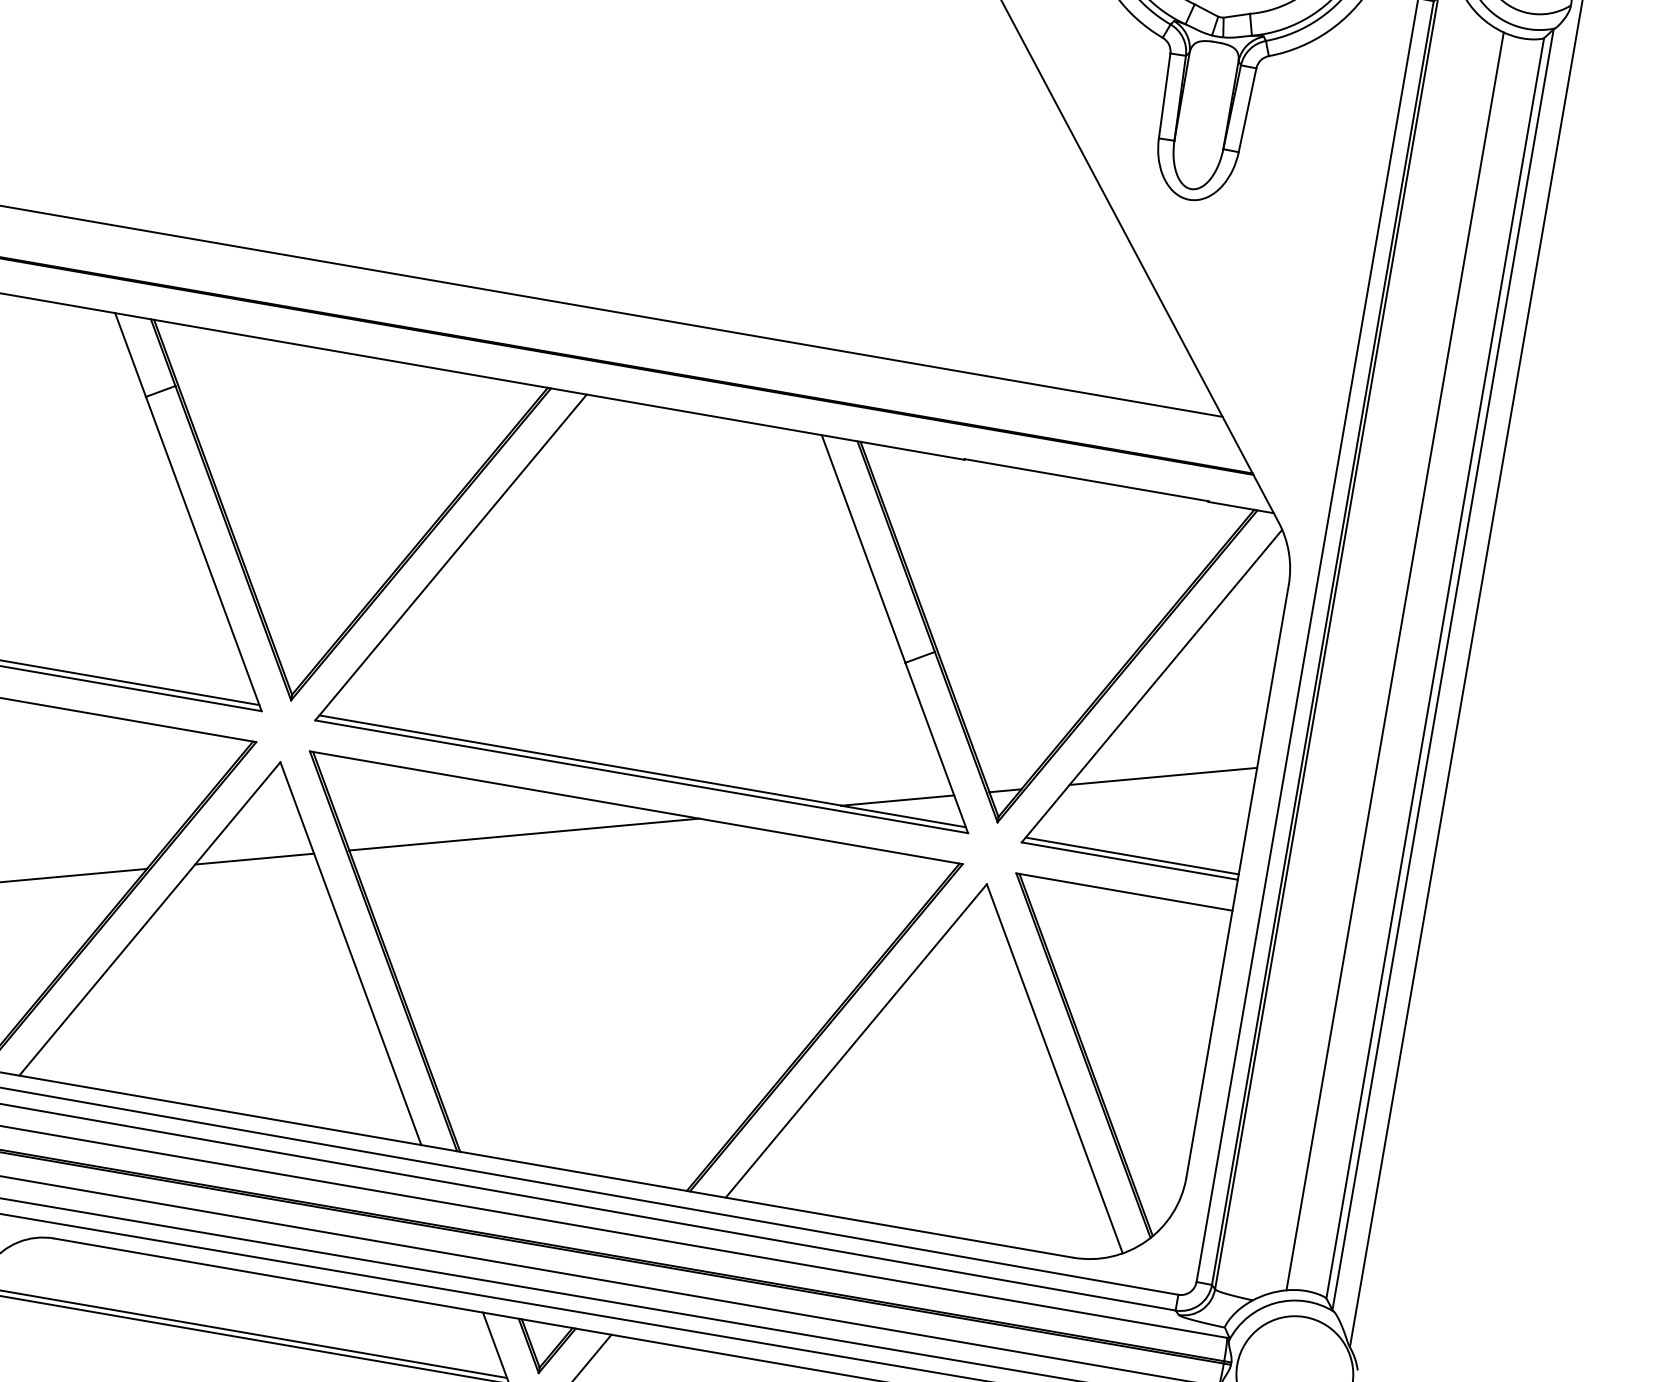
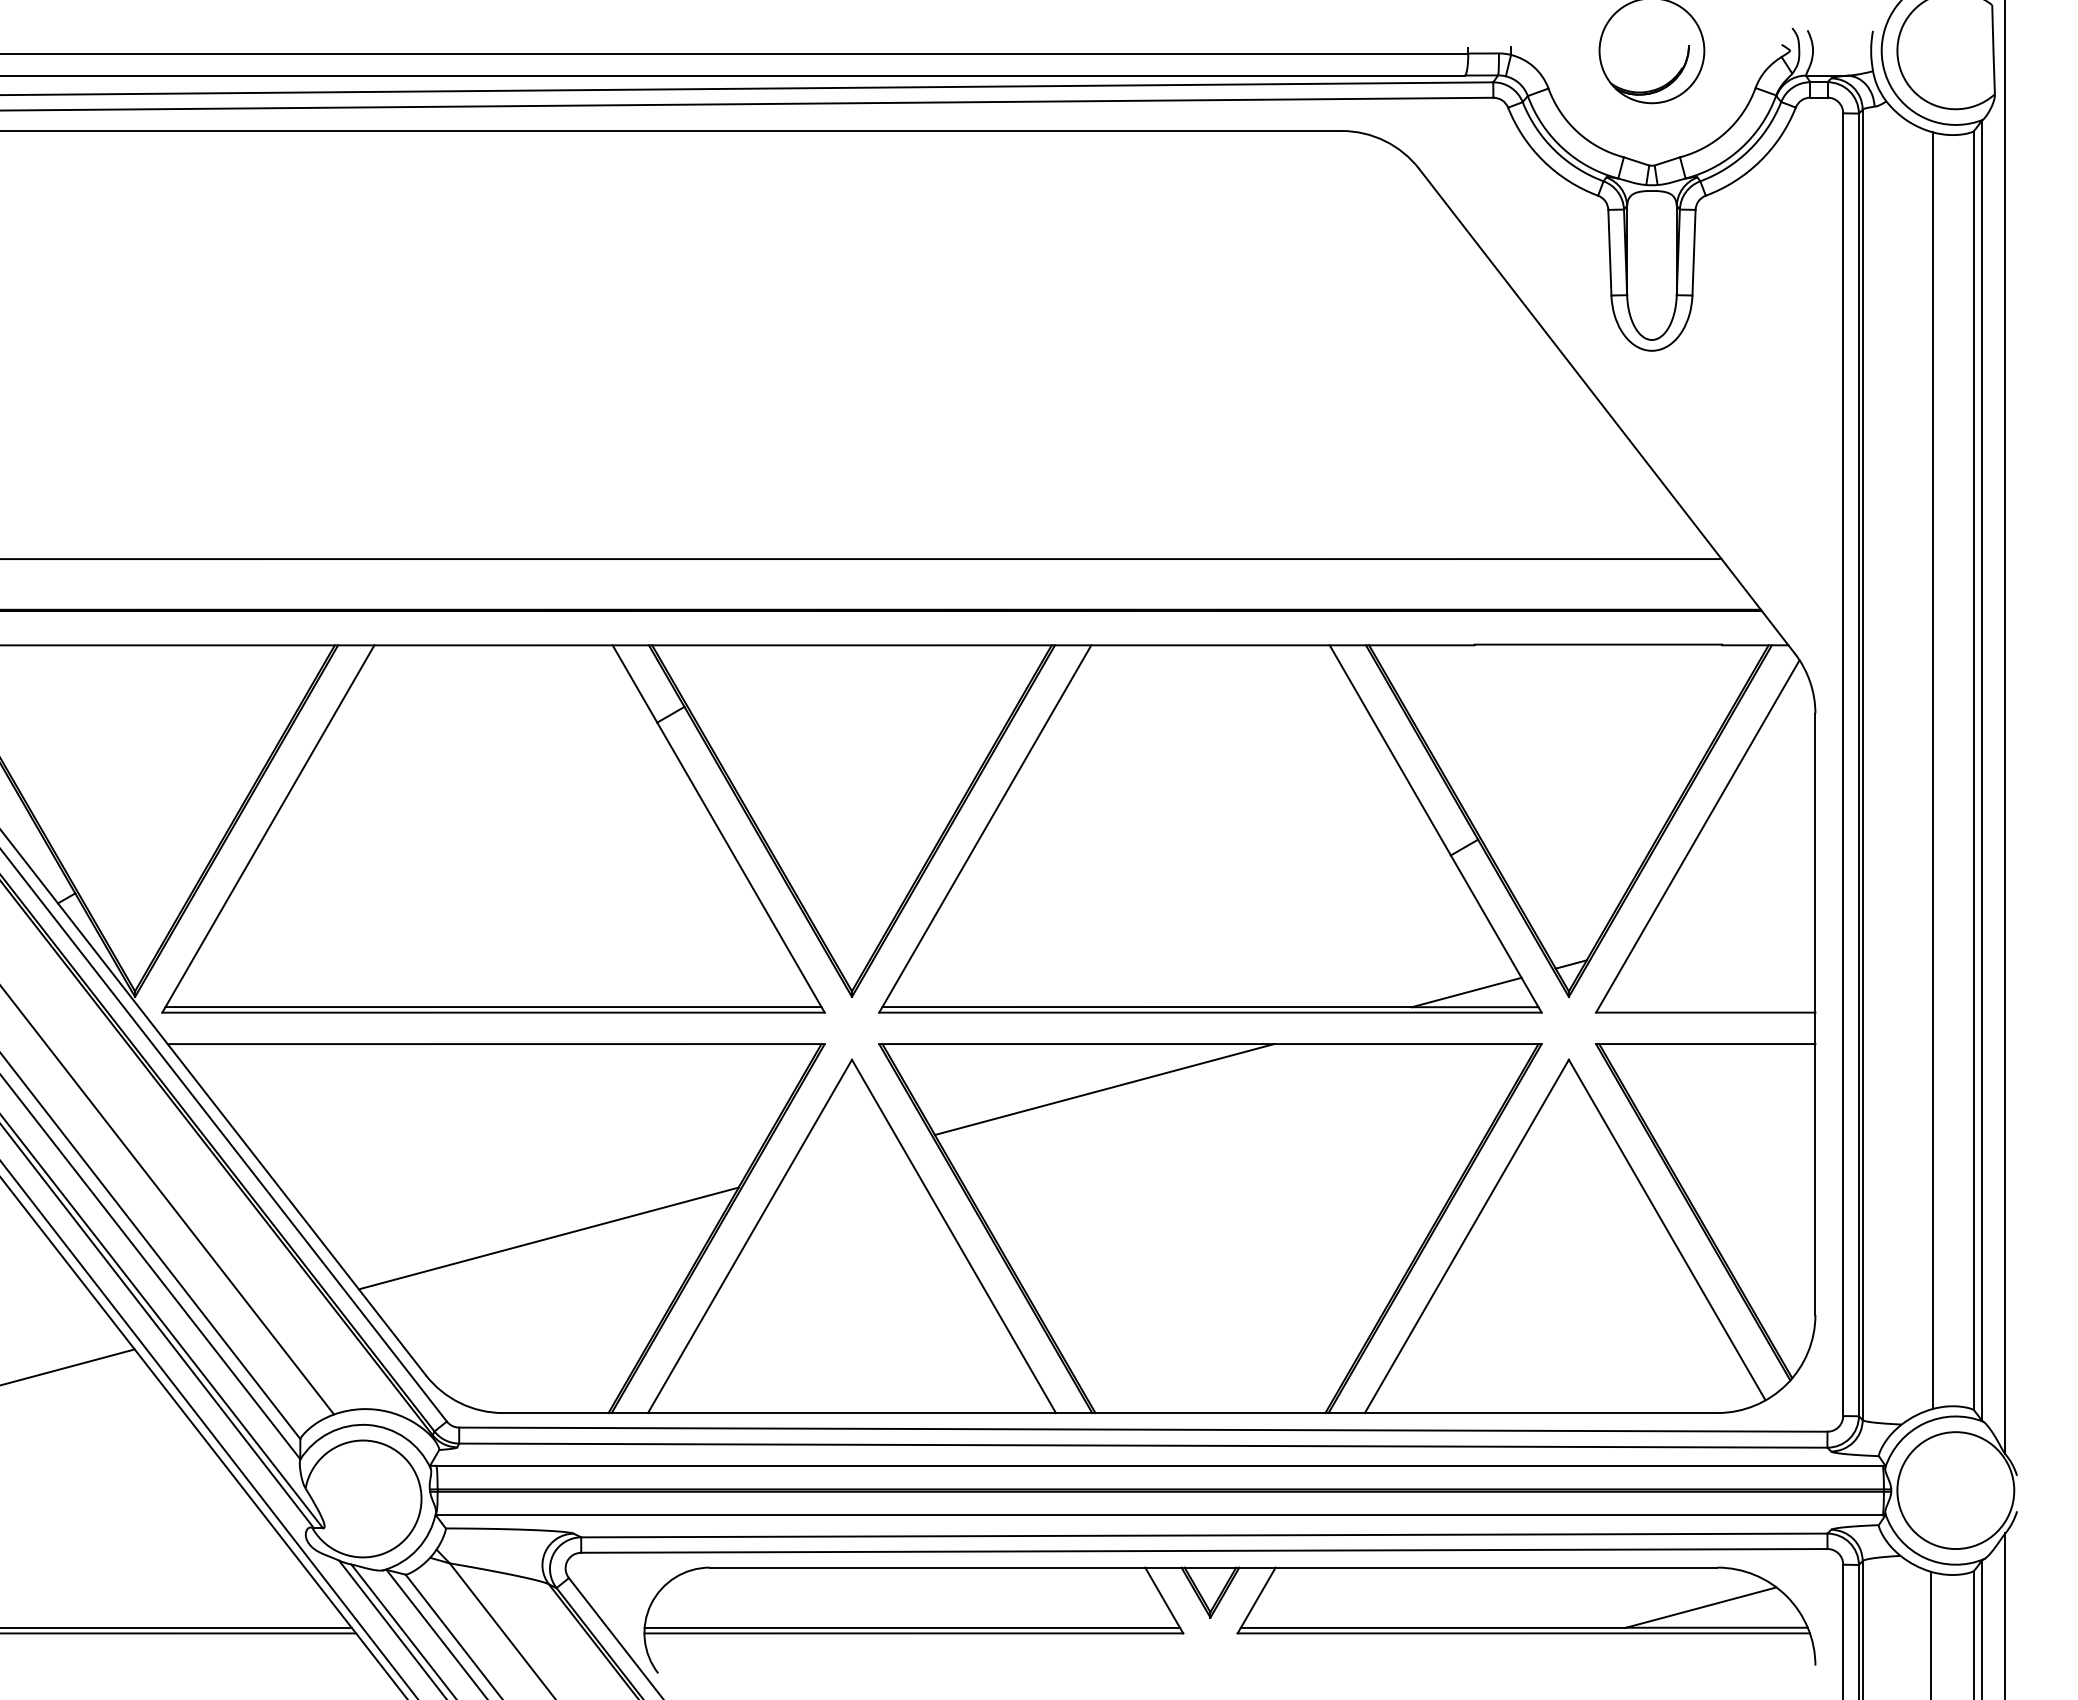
line: (1163, 776) -> (1724, 923), removed
line: (1132, 856) -> (1707, 1007), removed
line: (254, 858) -> (842, 1159), removed

